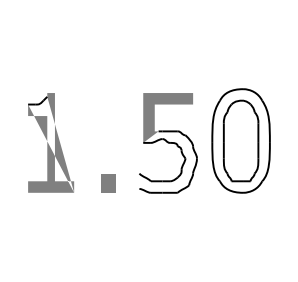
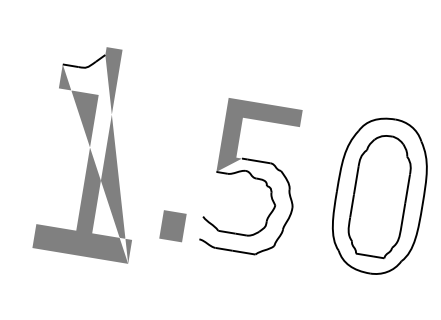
part: (50, 142) -> (96, 151), size x1.4
part: (168, 143) -> (253, 179), moved

